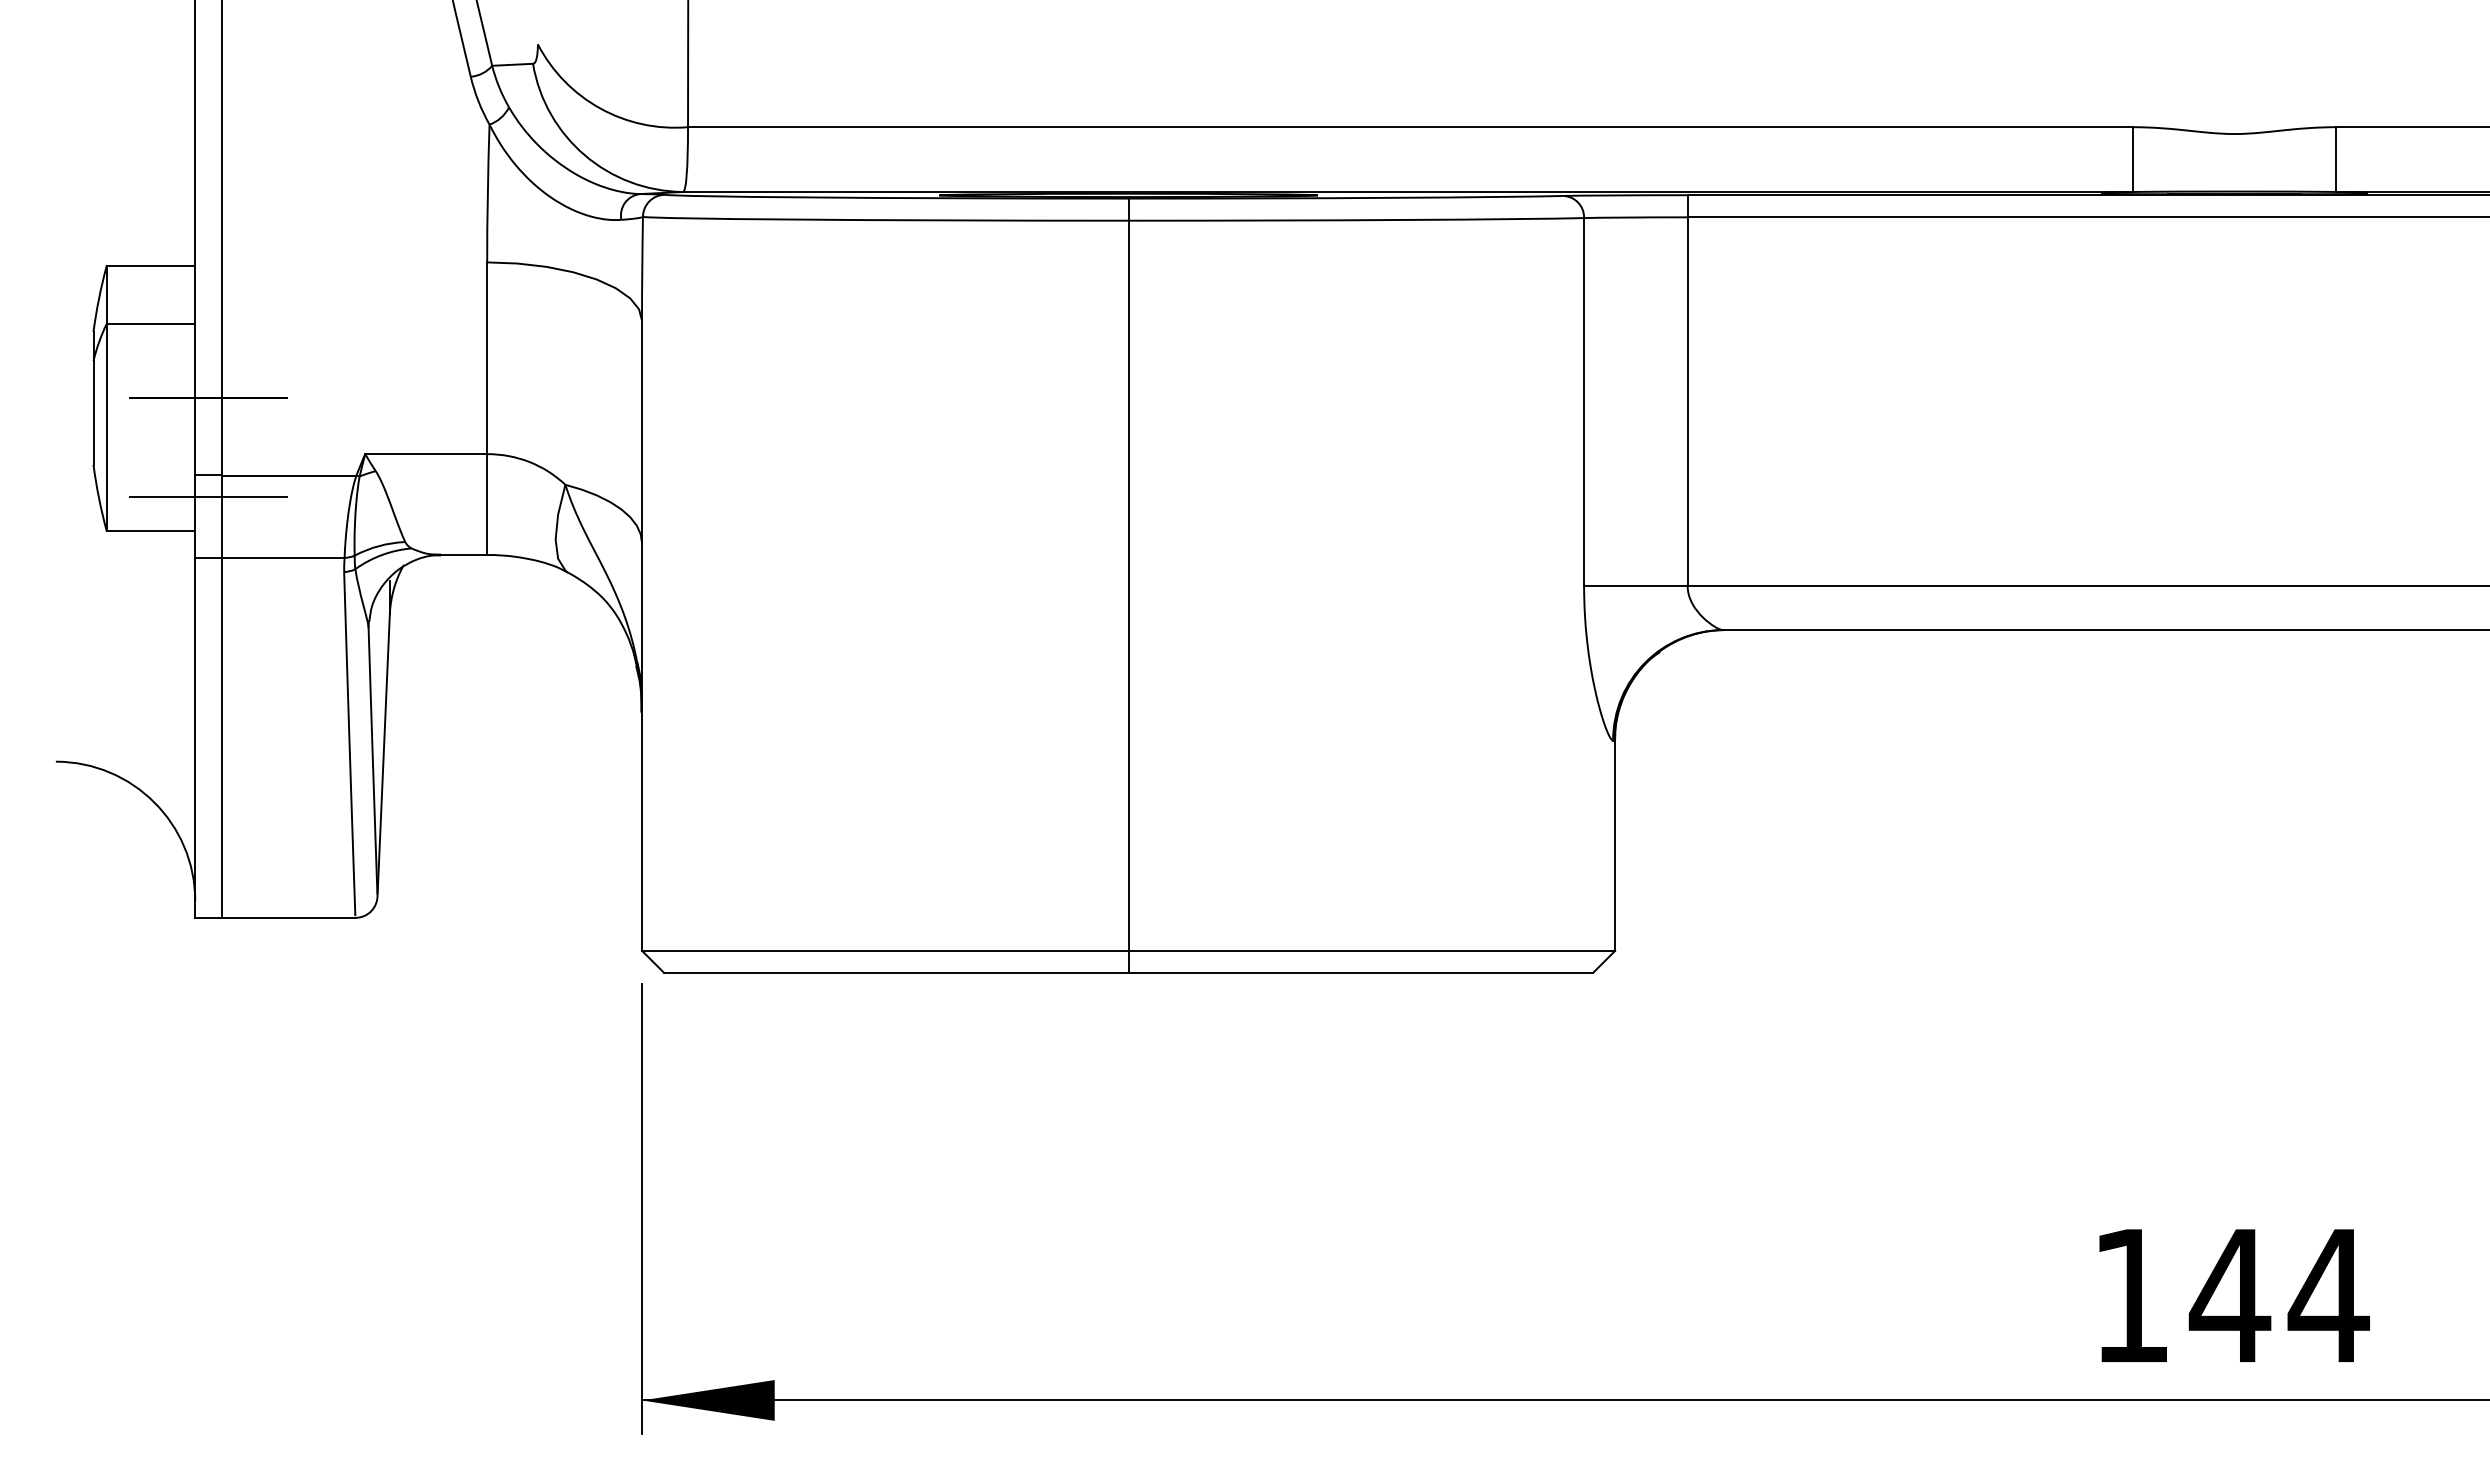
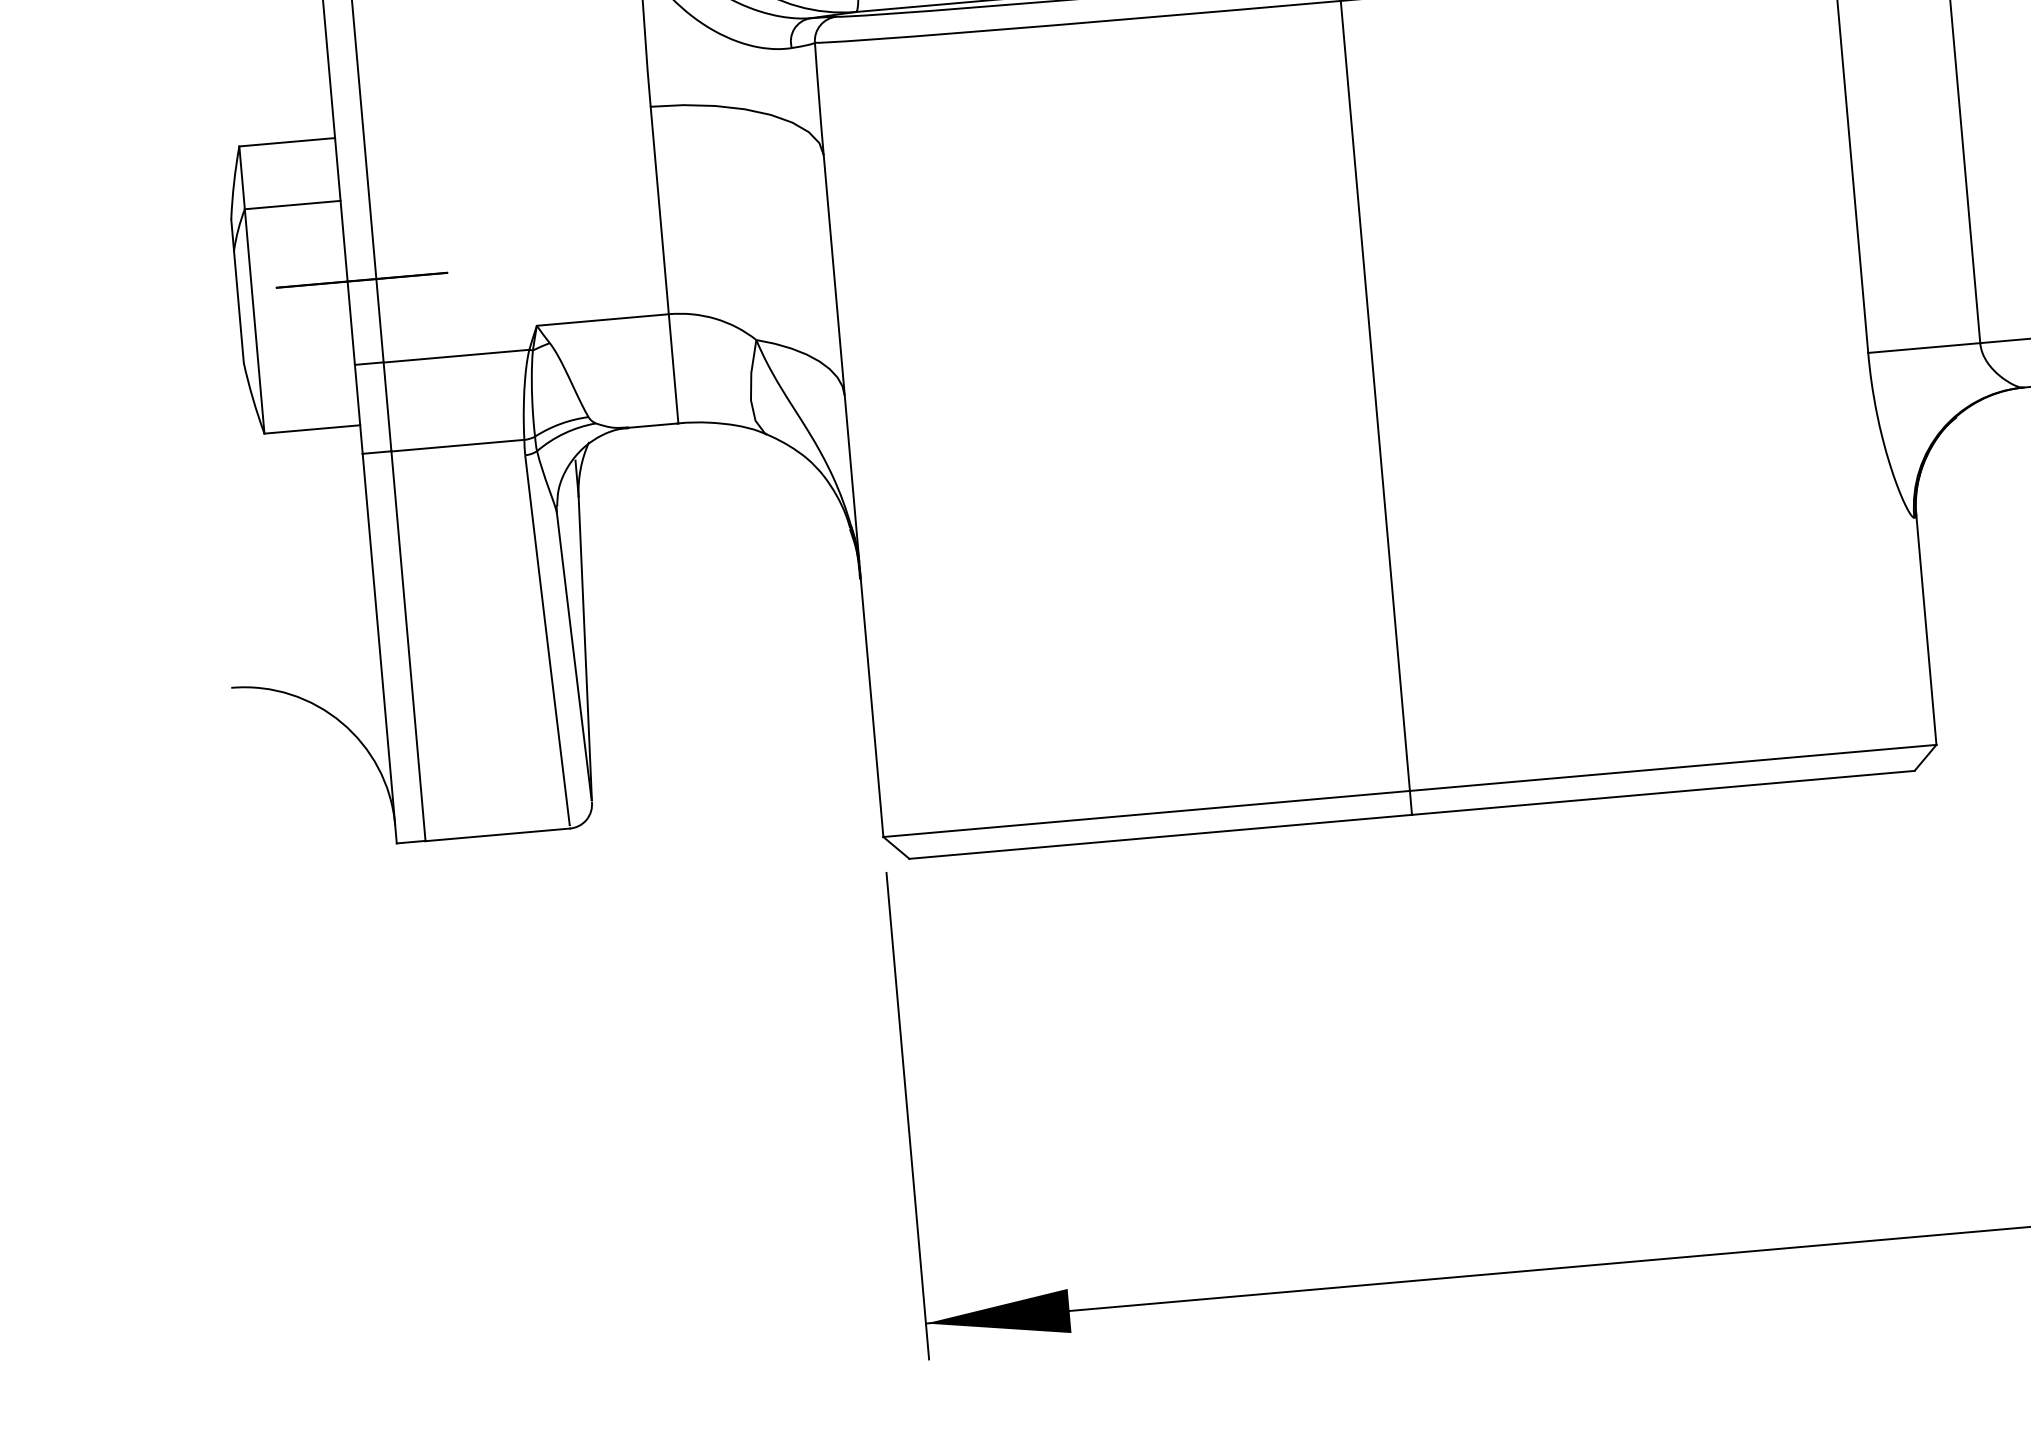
line: (208, 497) -> (371, 387), removed

